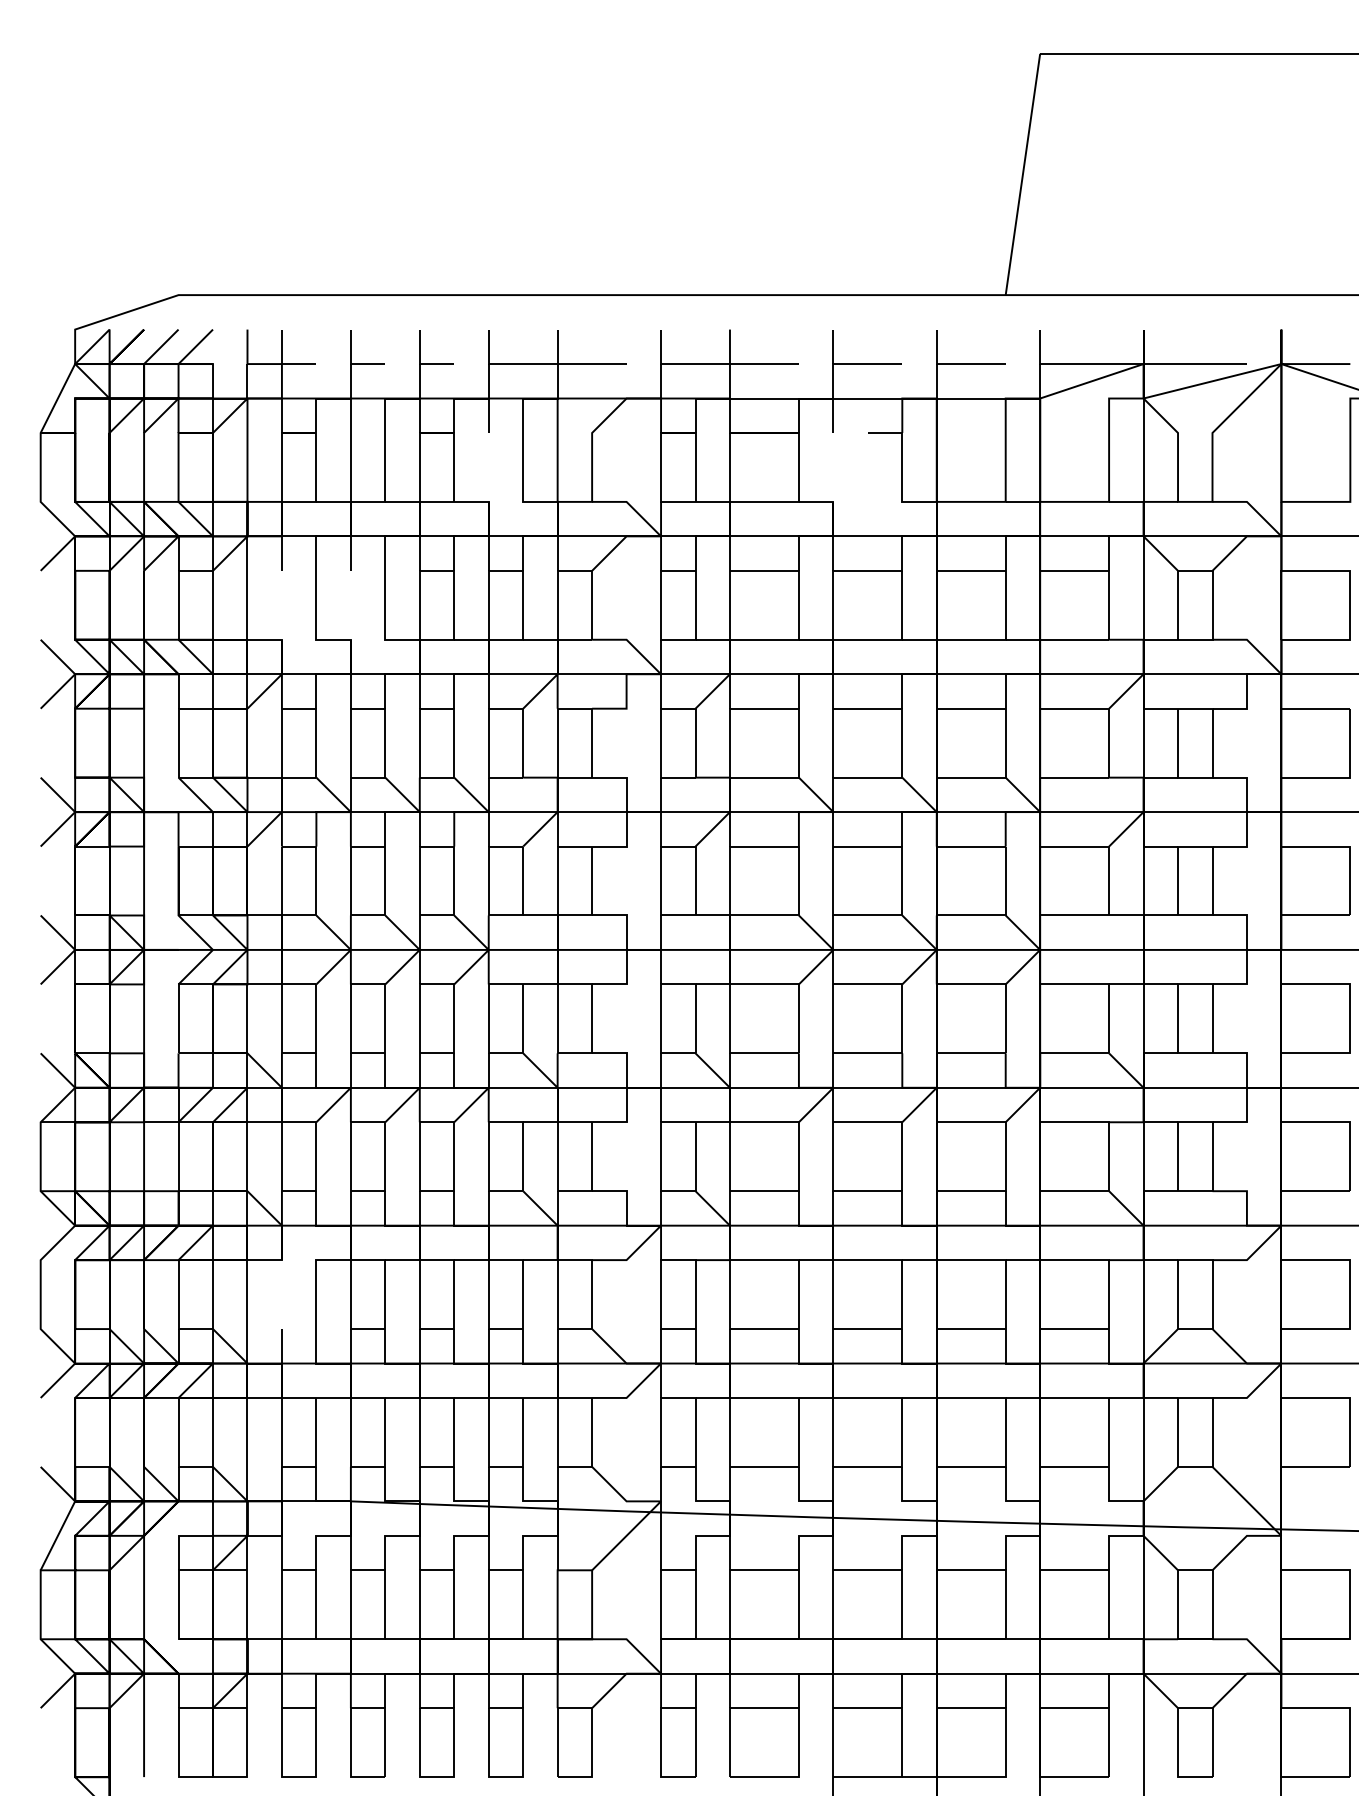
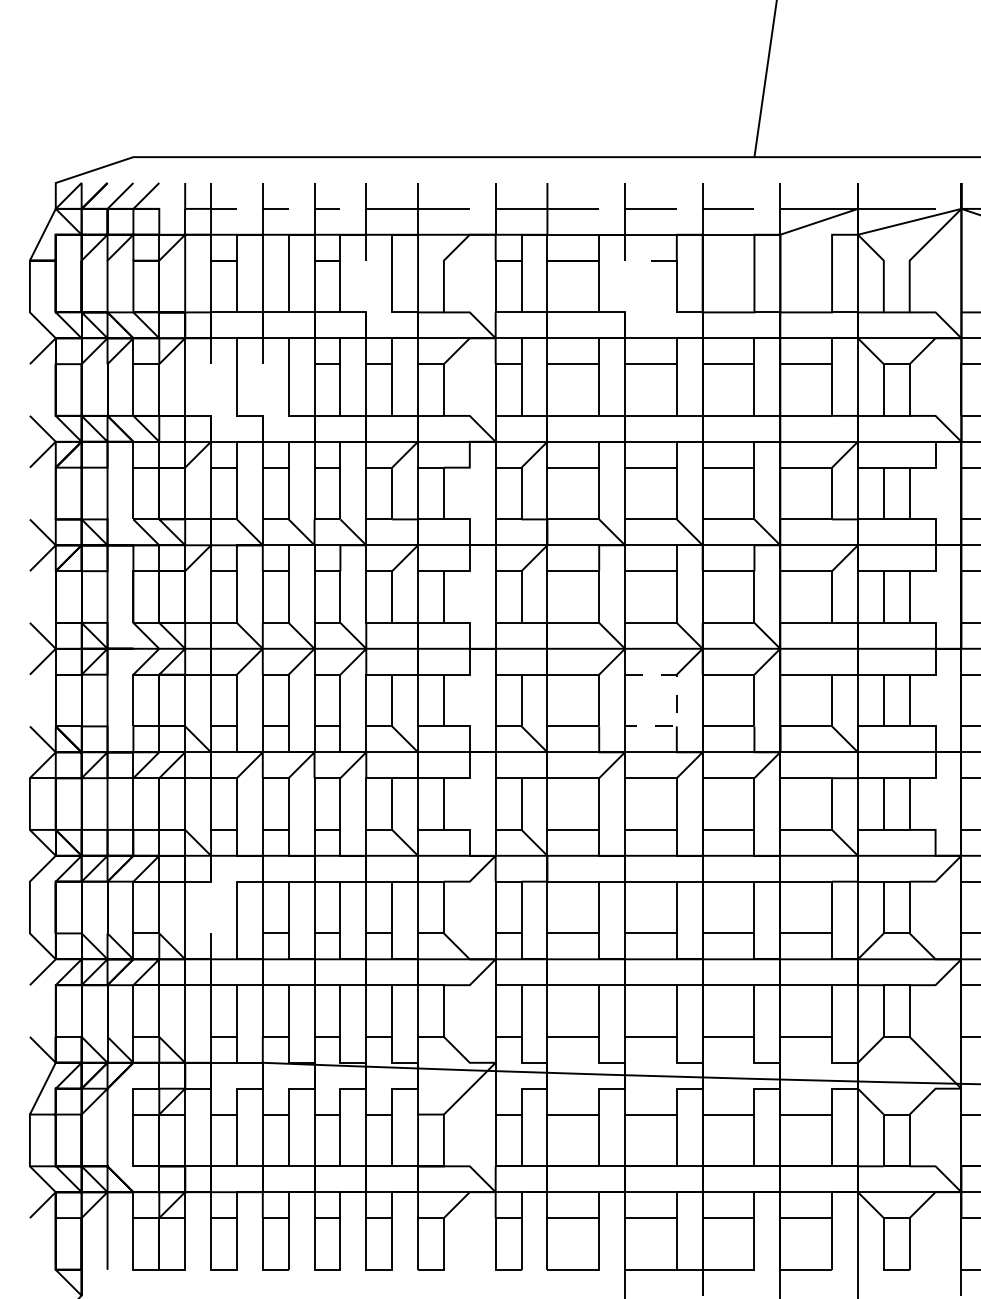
line: (902, 1019) -> (676, 701), solid -> dashed

